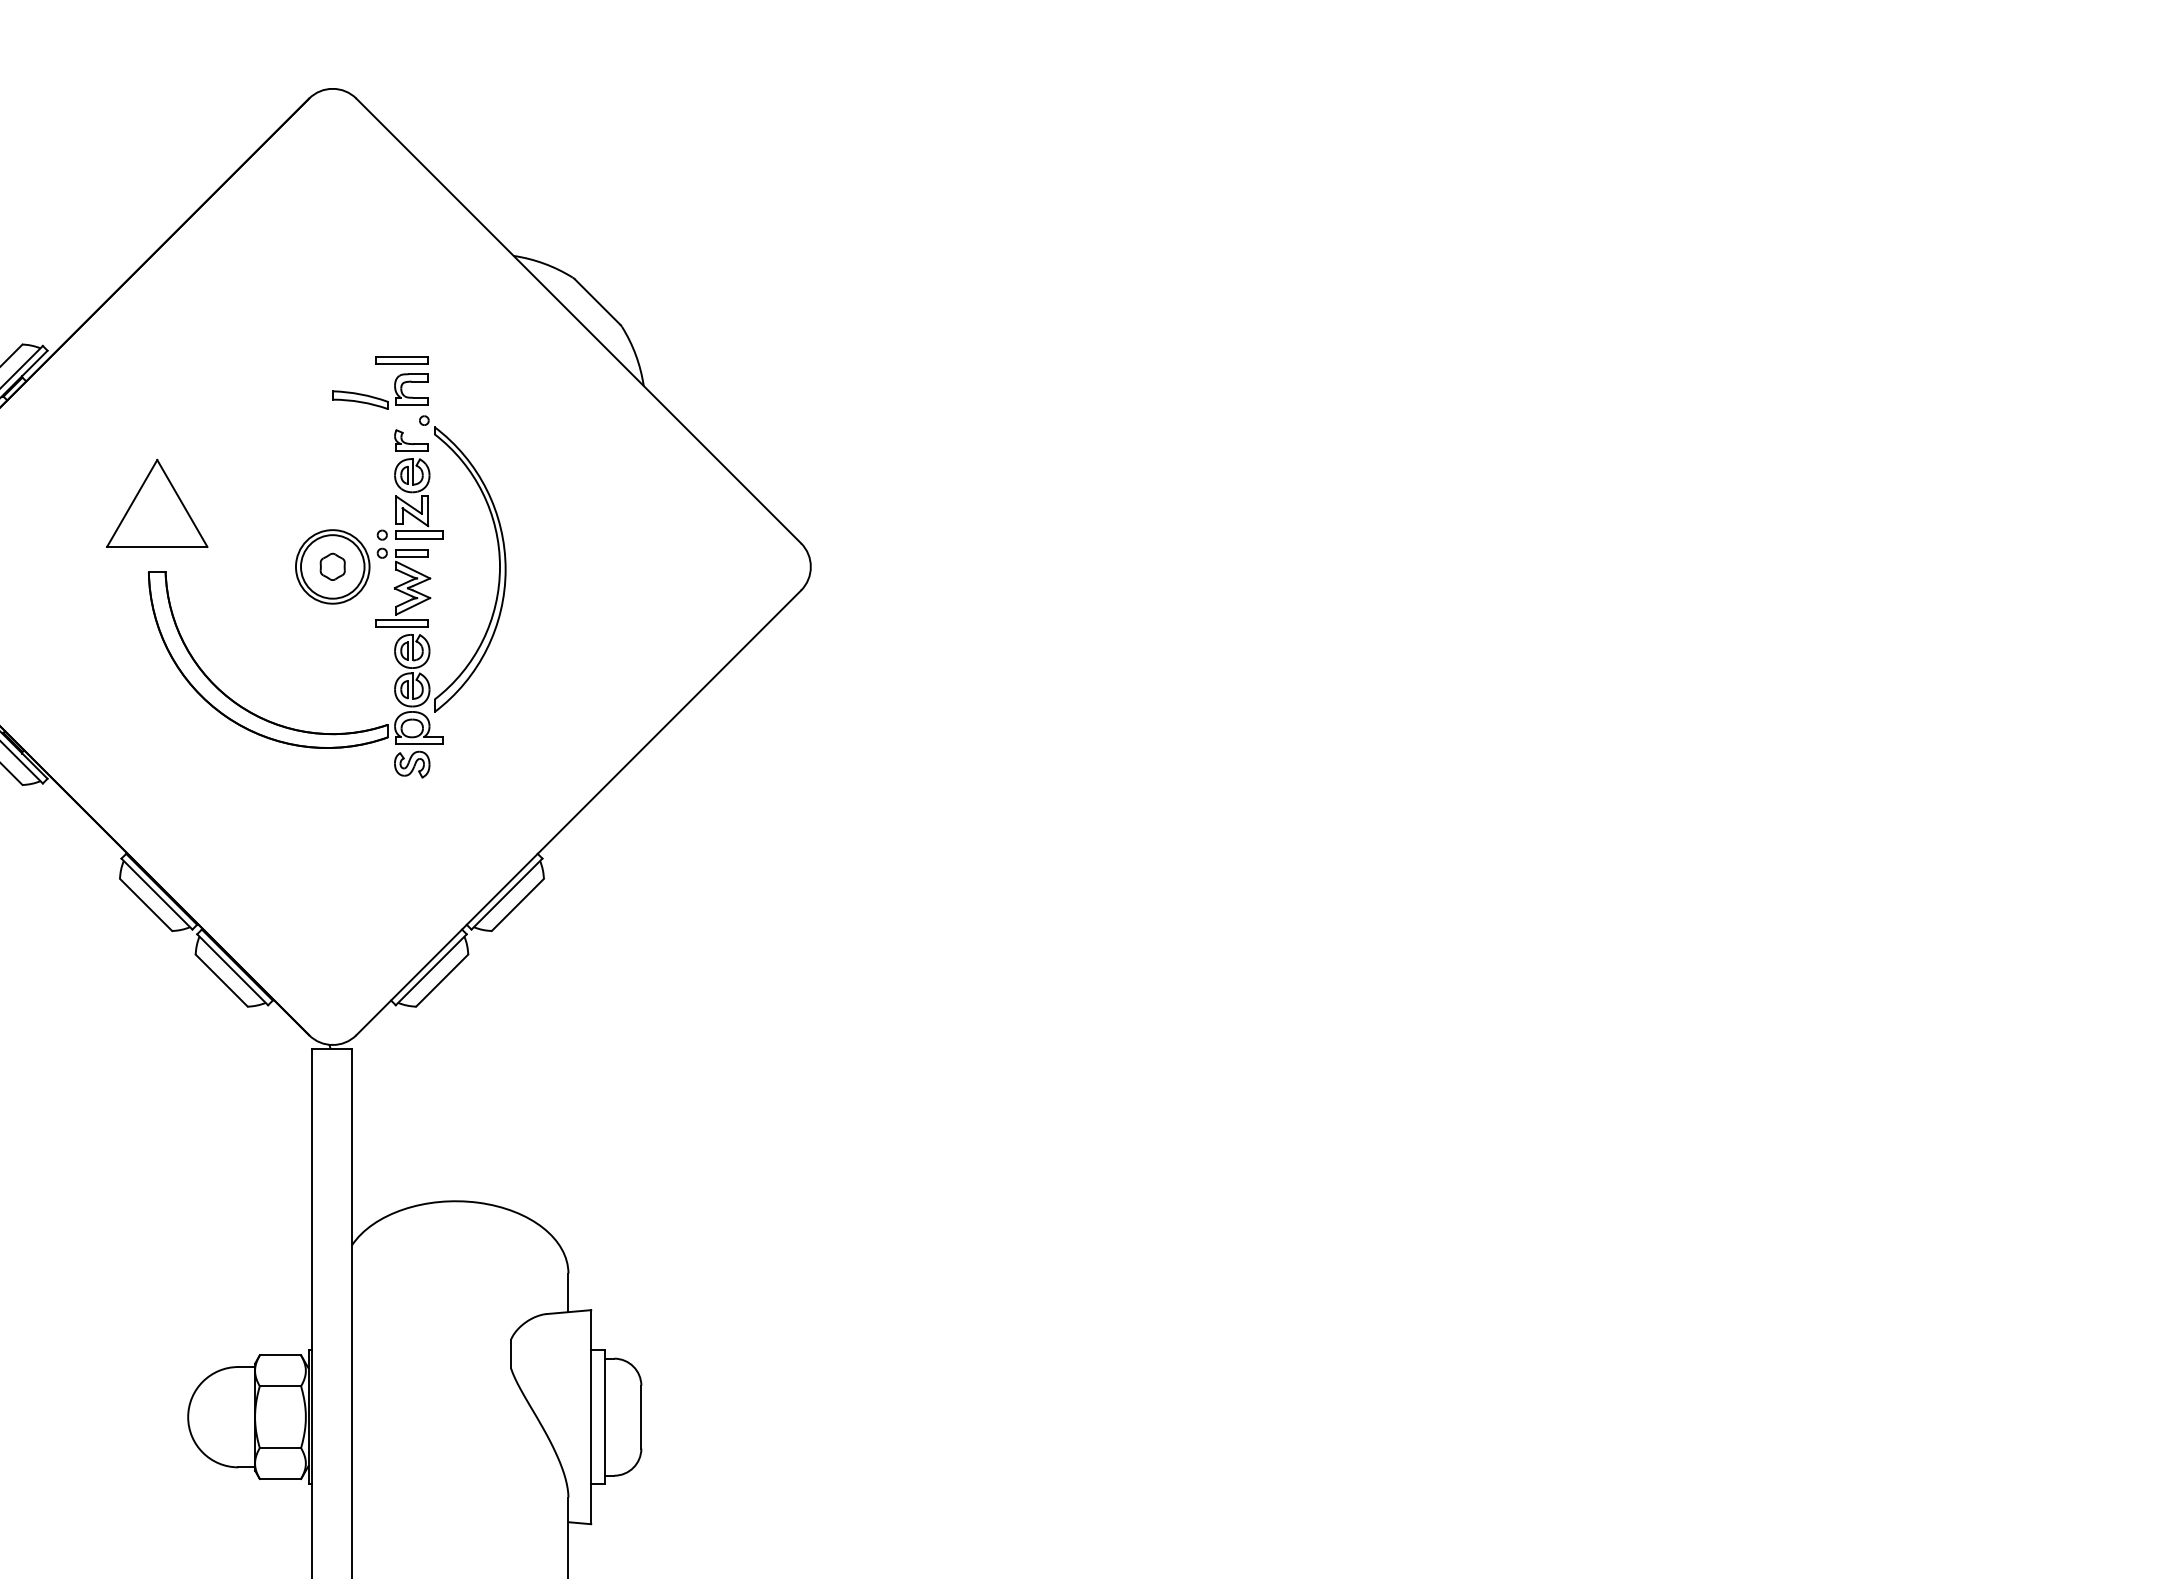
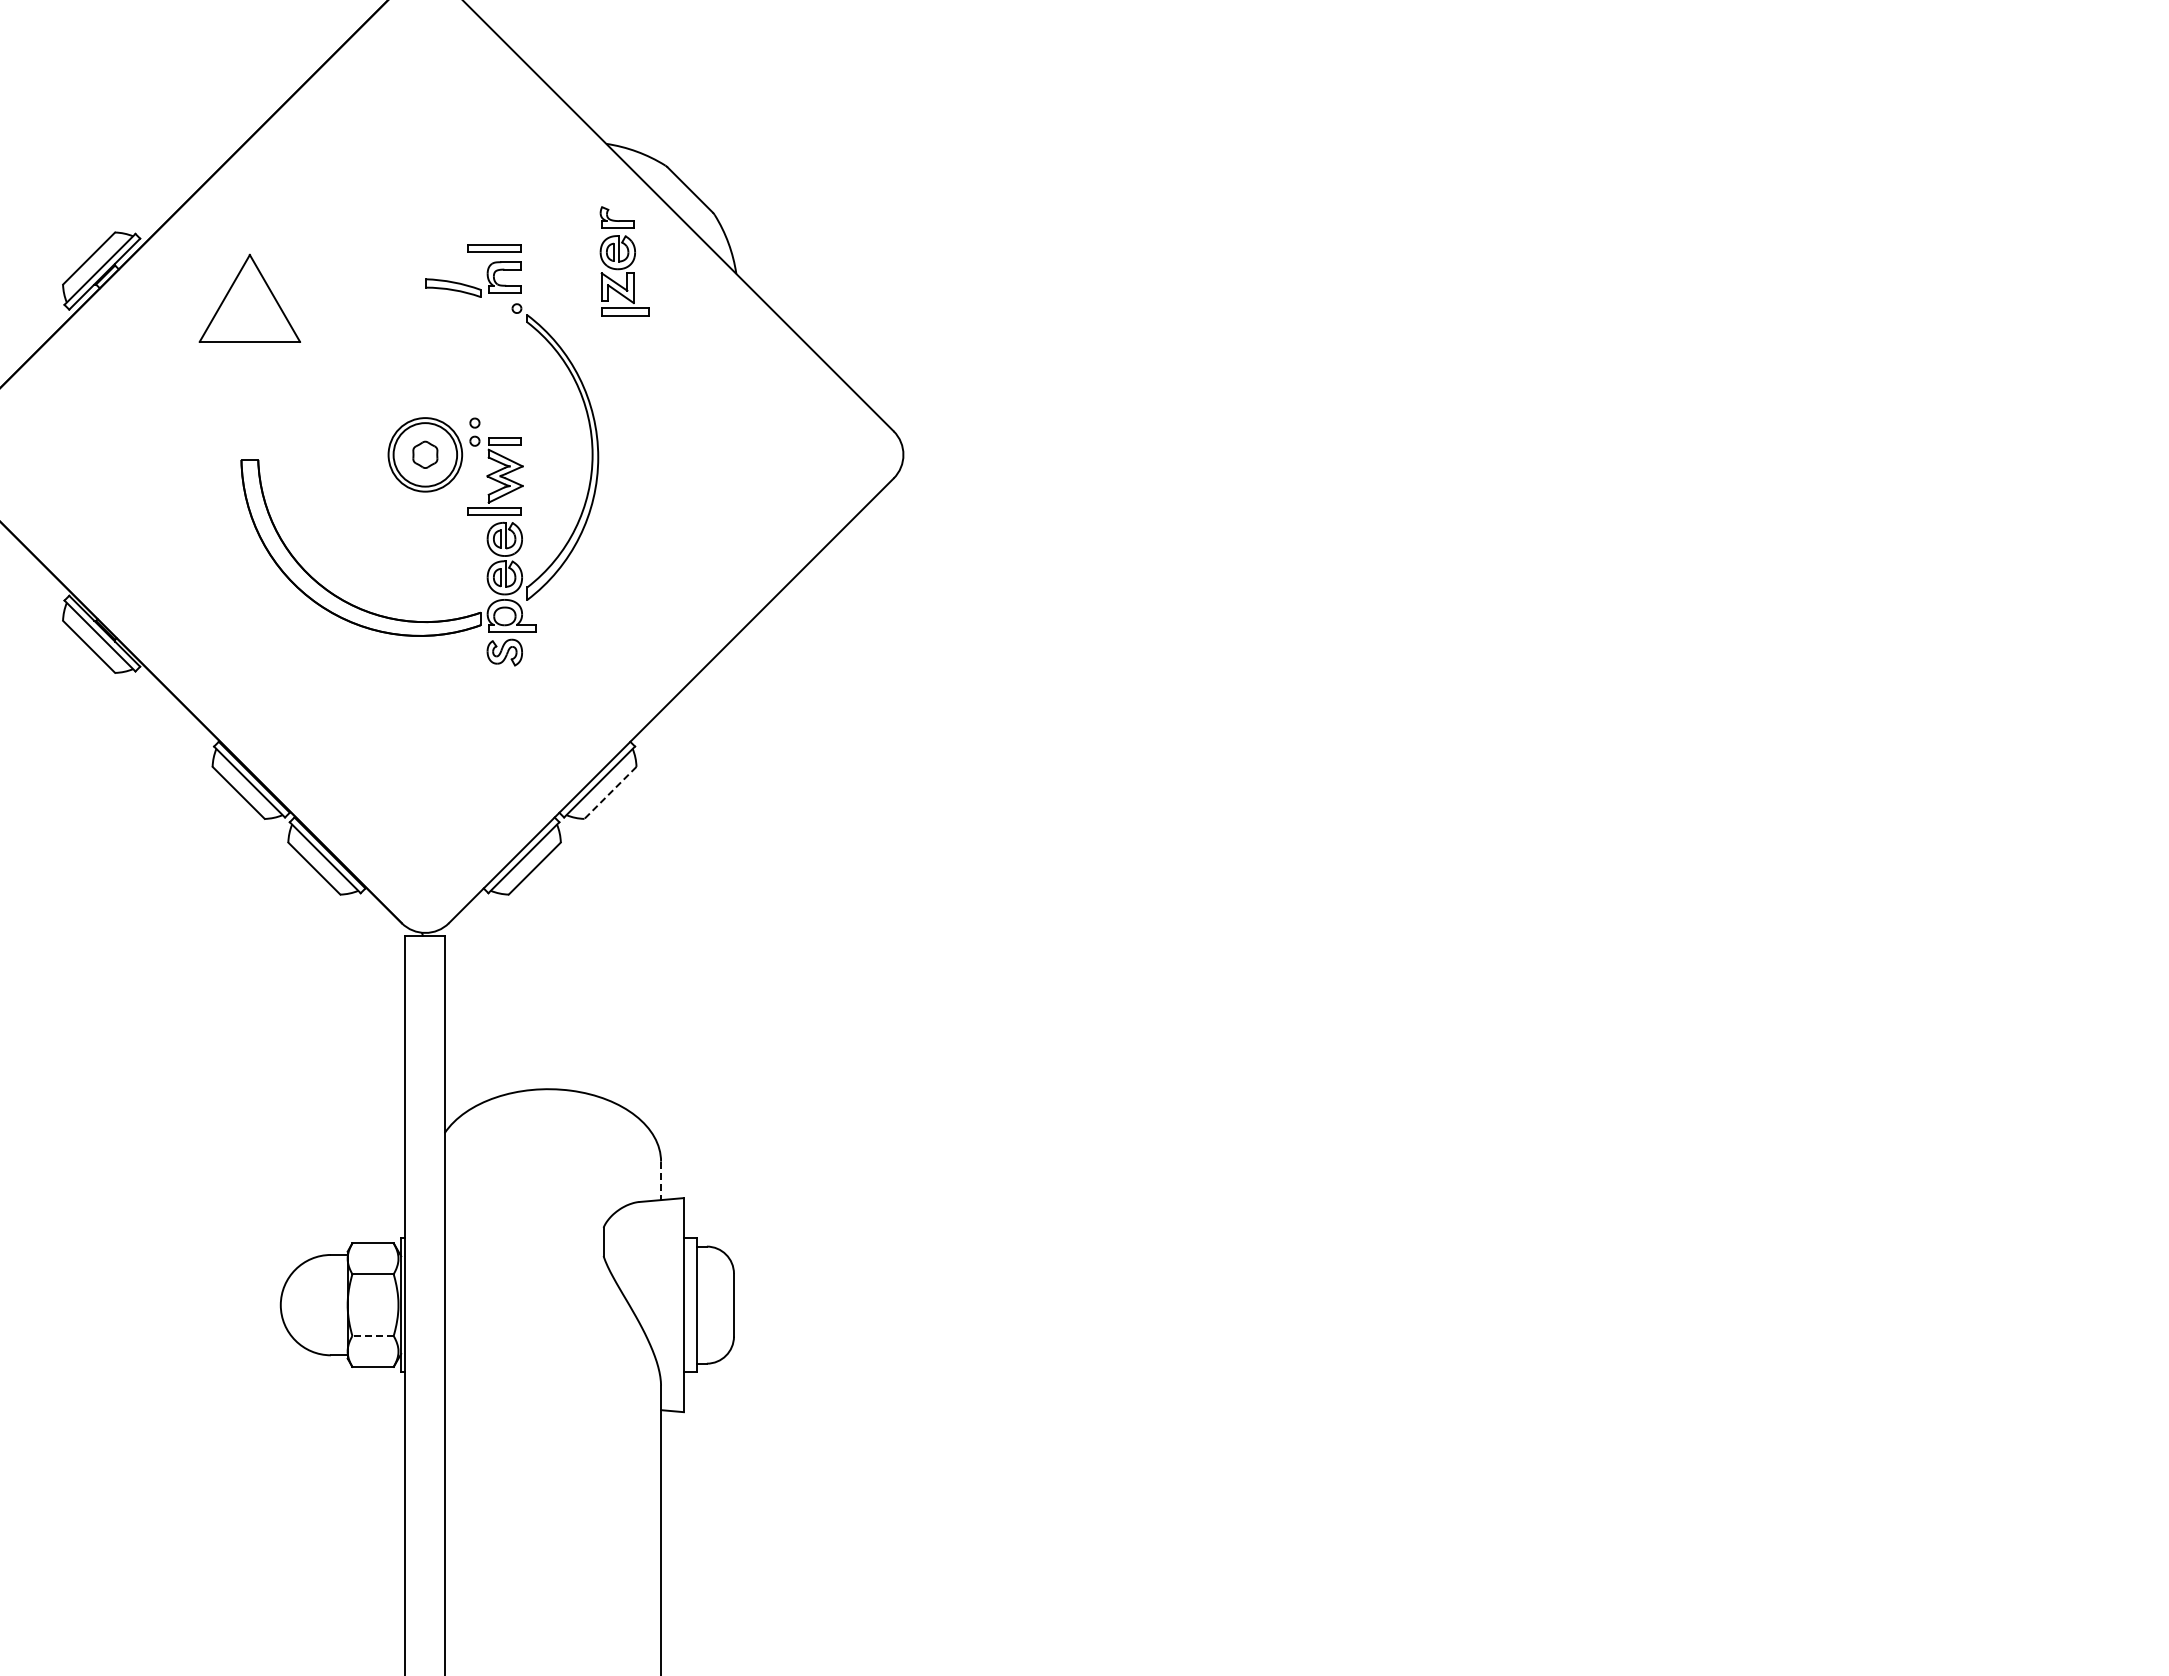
part: (418, 484) -> (624, 261), moved
part: (156, 502) -> (249, 297), moved
line: (517, 904) -> (610, 792), solid -> dashed
line: (568, 1293) -> (661, 1181), solid -> dashed
line: (280, 1448) -> (373, 1336), solid -> dashed

